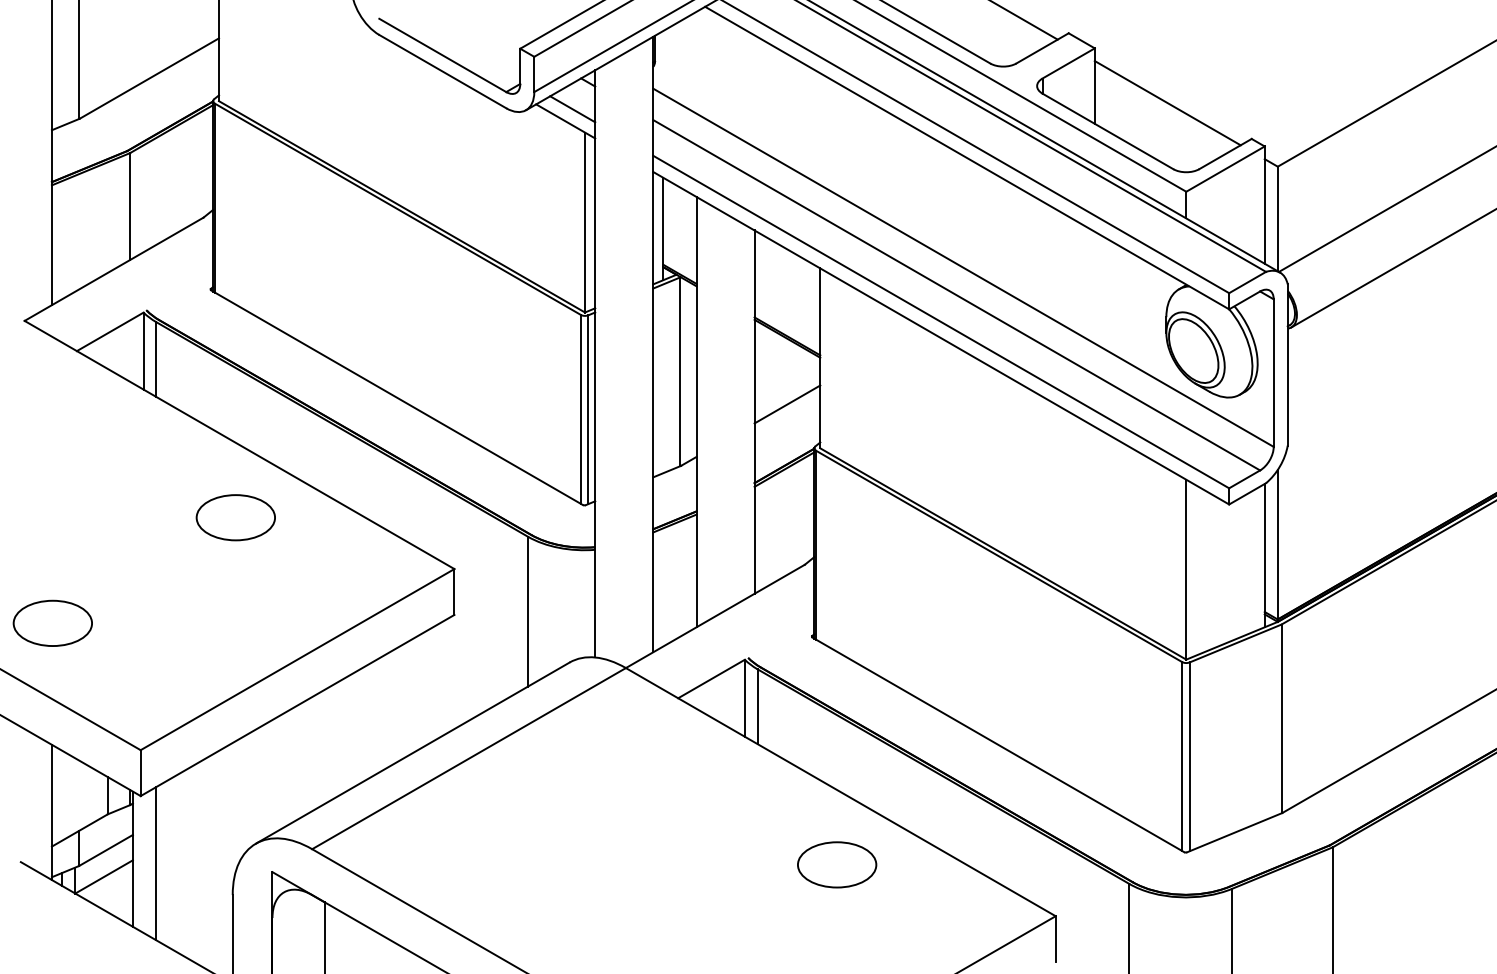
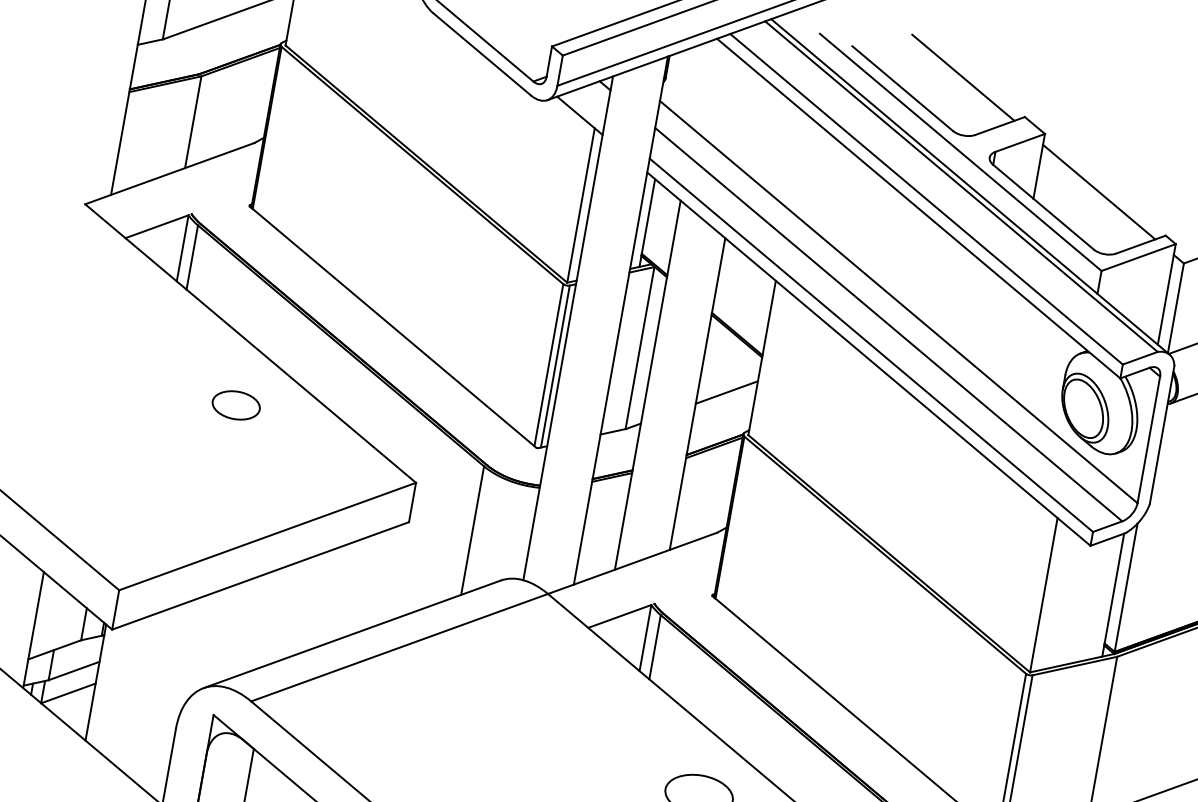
line: (572, 109) -> (587, 106), removed
part: (235, 517) -> (236, 405), size x0.7
part: (52, 622) -> (63, 467), removed
line: (156, 863) -> (115, 689), removed

